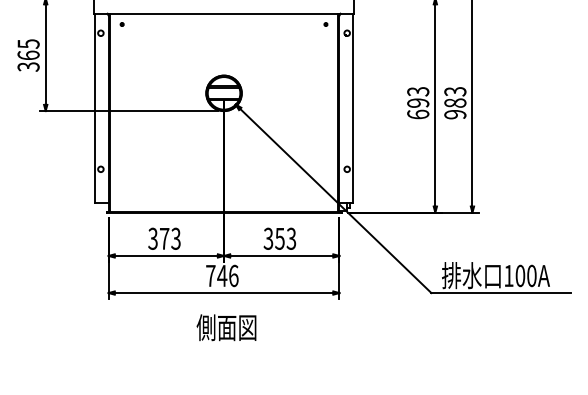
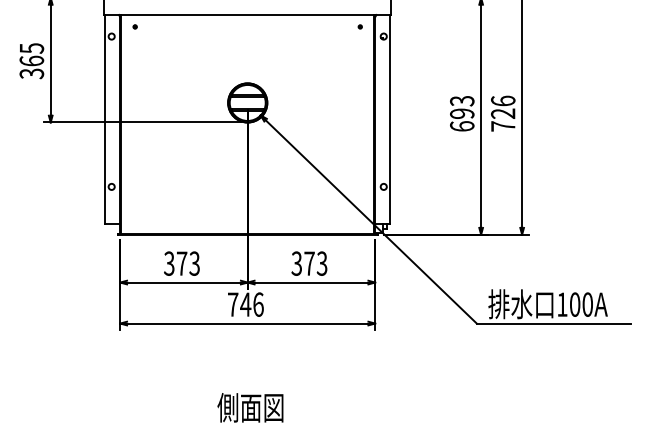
text: (455, 102) -> (503, 113), 983 -> 726
text: (279, 238) -> (309, 263), 353 -> 373
text: (226, 327) -> (250, 407), moved

